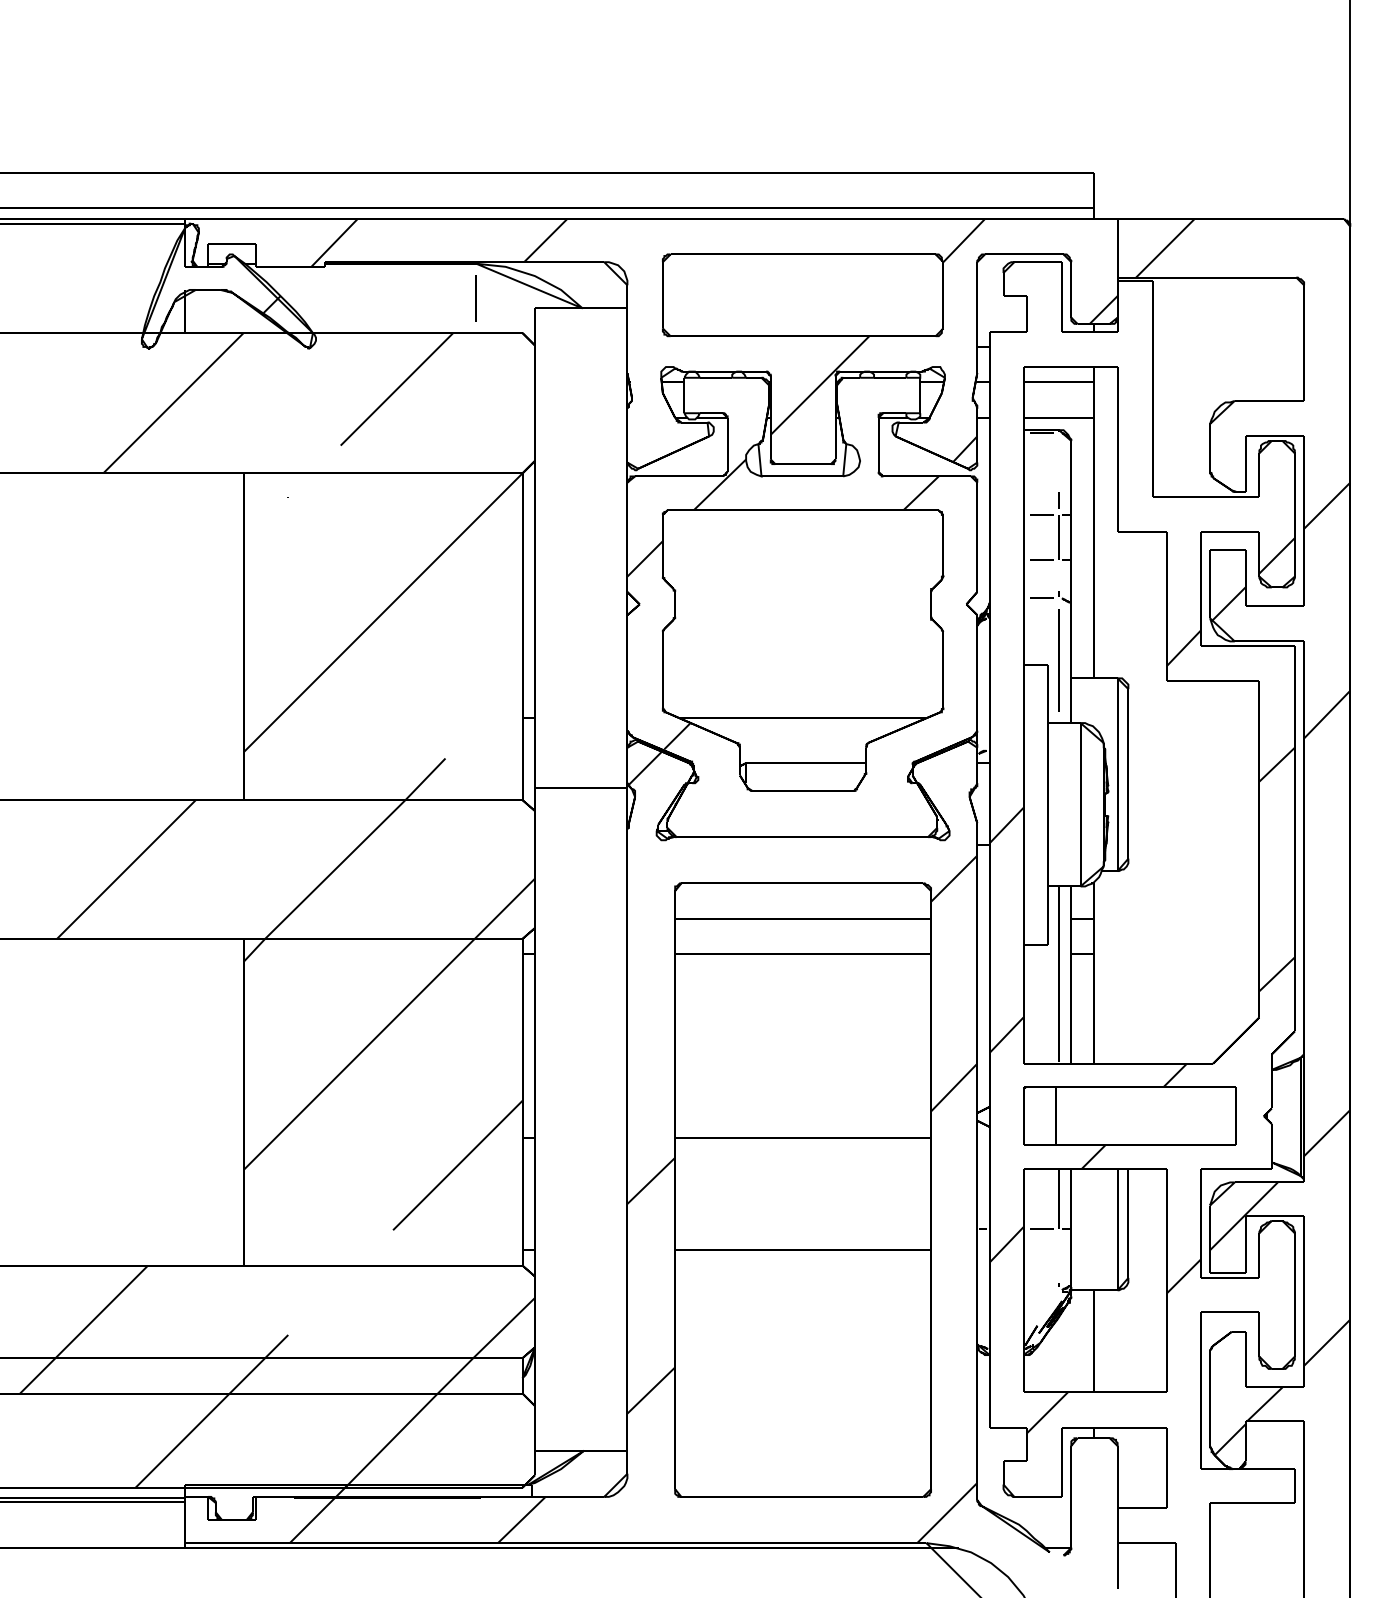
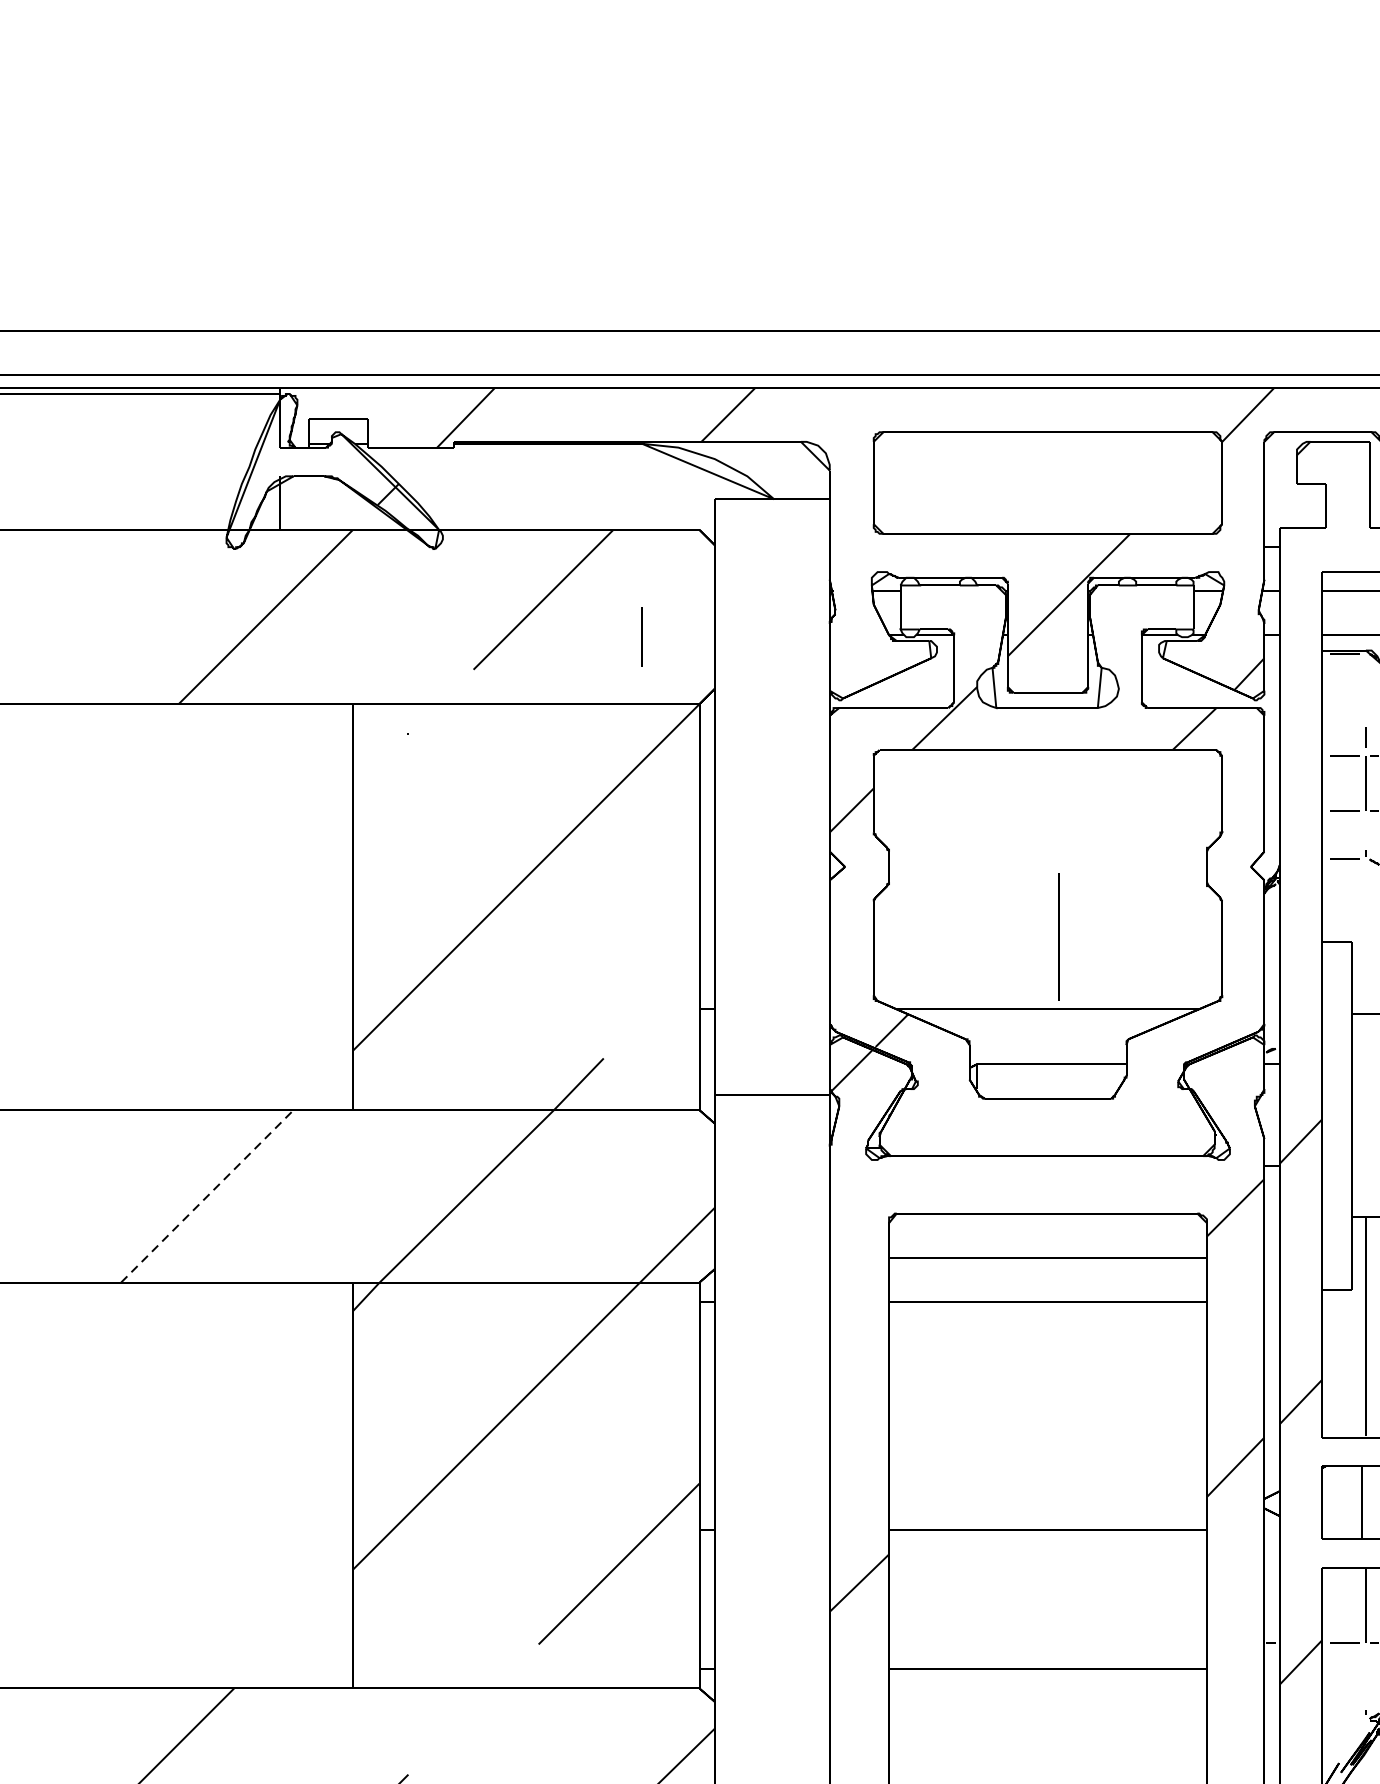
line: (475, 298) -> (641, 637), moved
line: (1058, 660) -> (1058, 936), moved
line: (126, 869) -> (207, 1196), solid -> dashed

